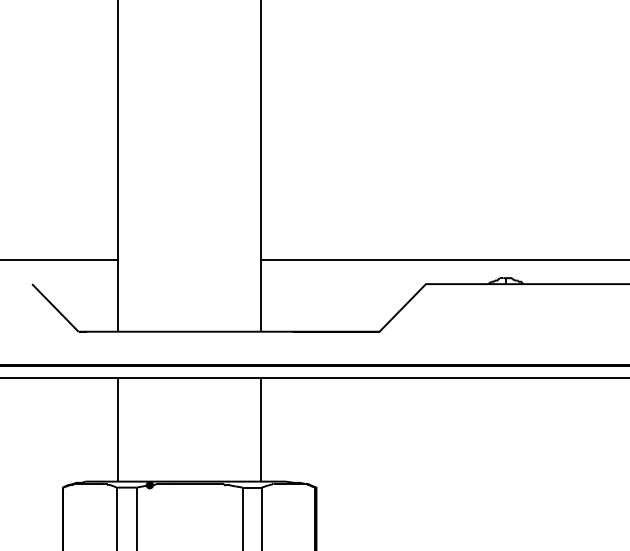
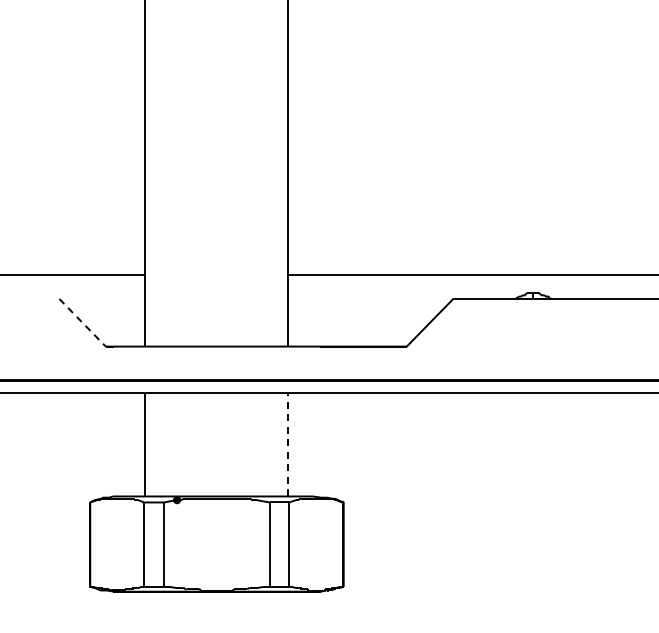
line: (55, 308) -> (82, 323), solid -> dashed
line: (260, 429) -> (287, 444), solid -> dashed

